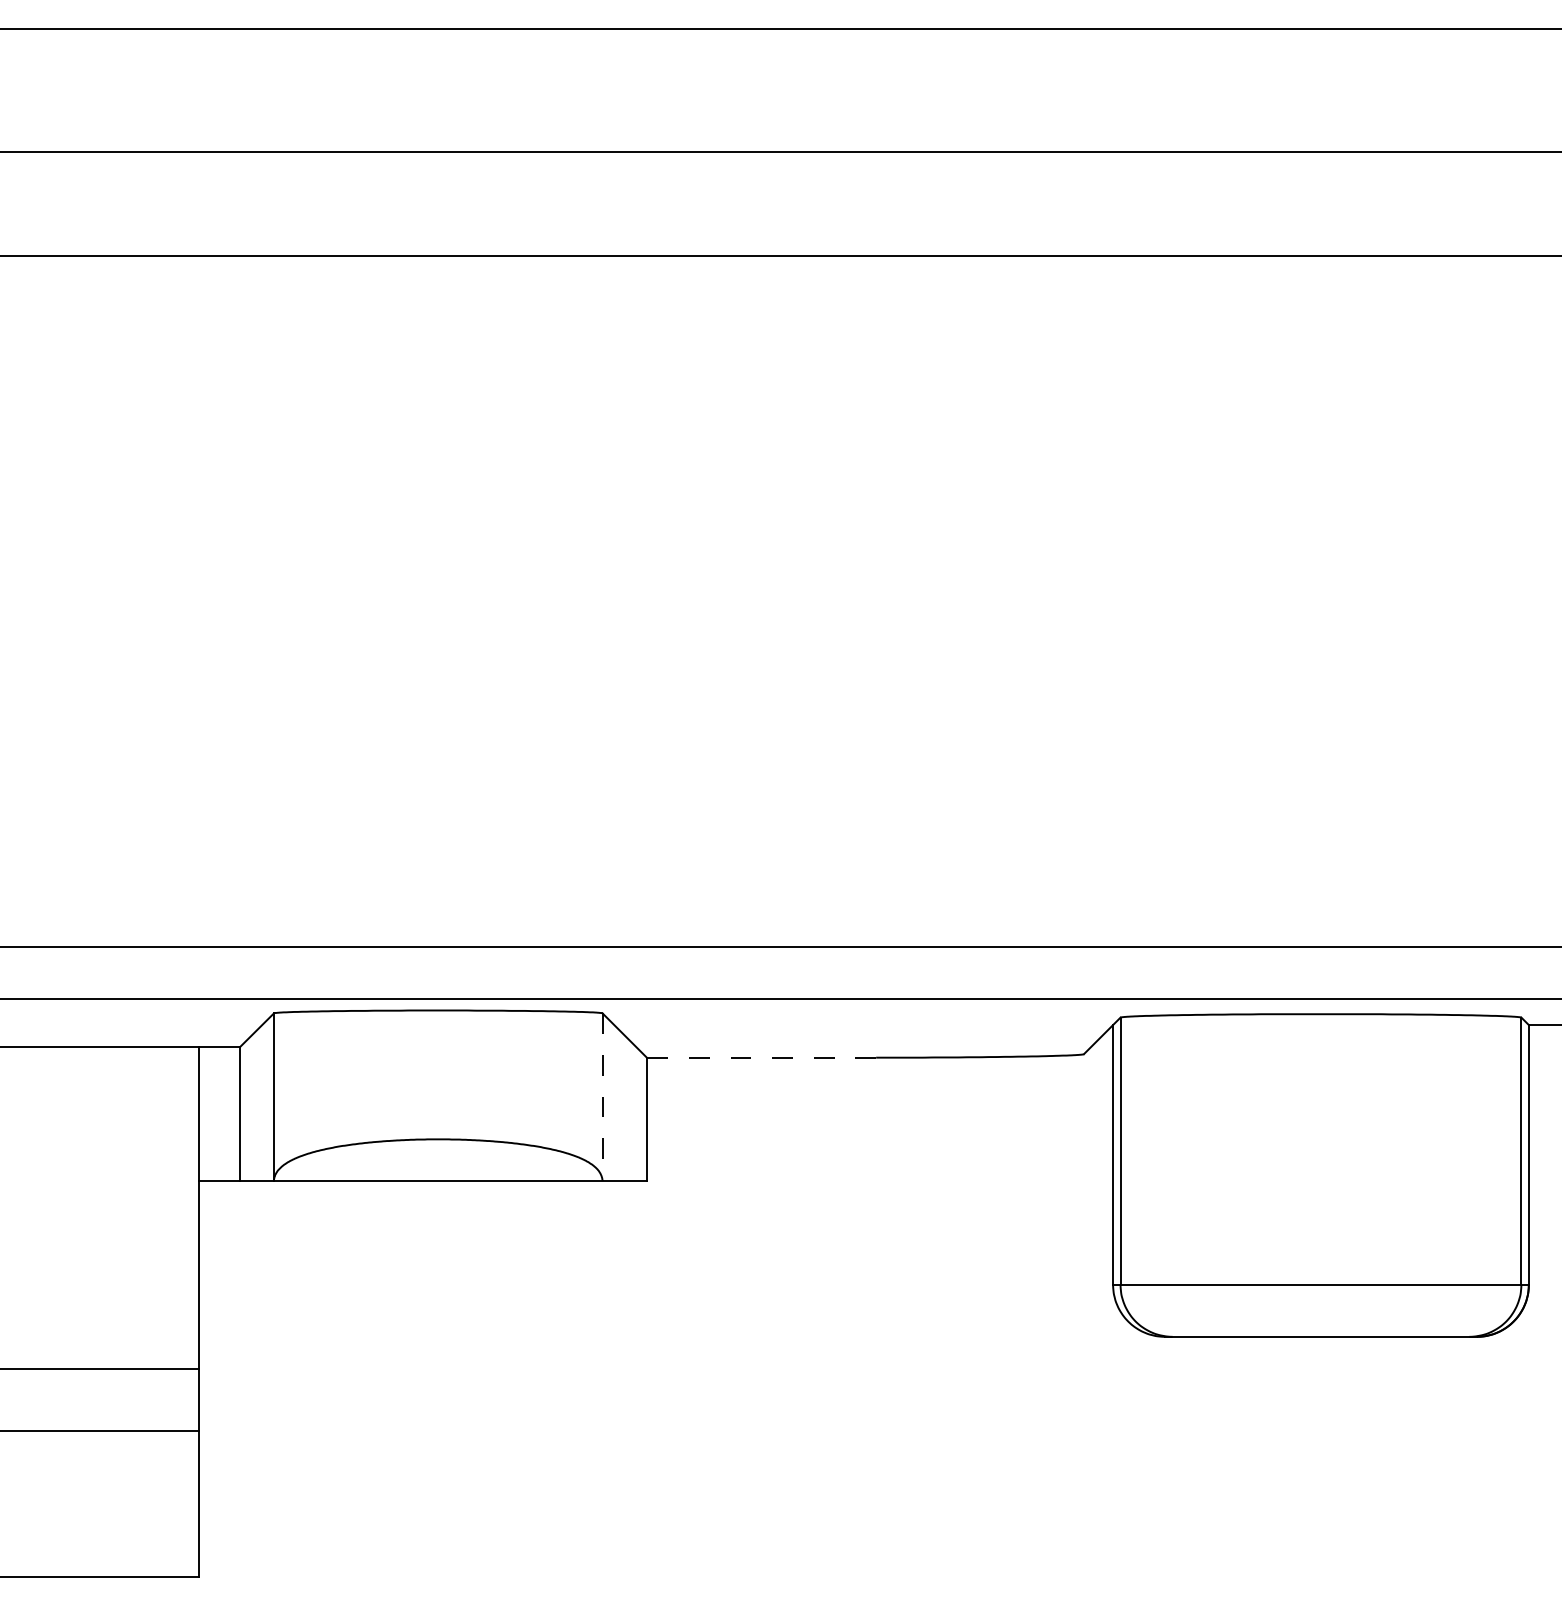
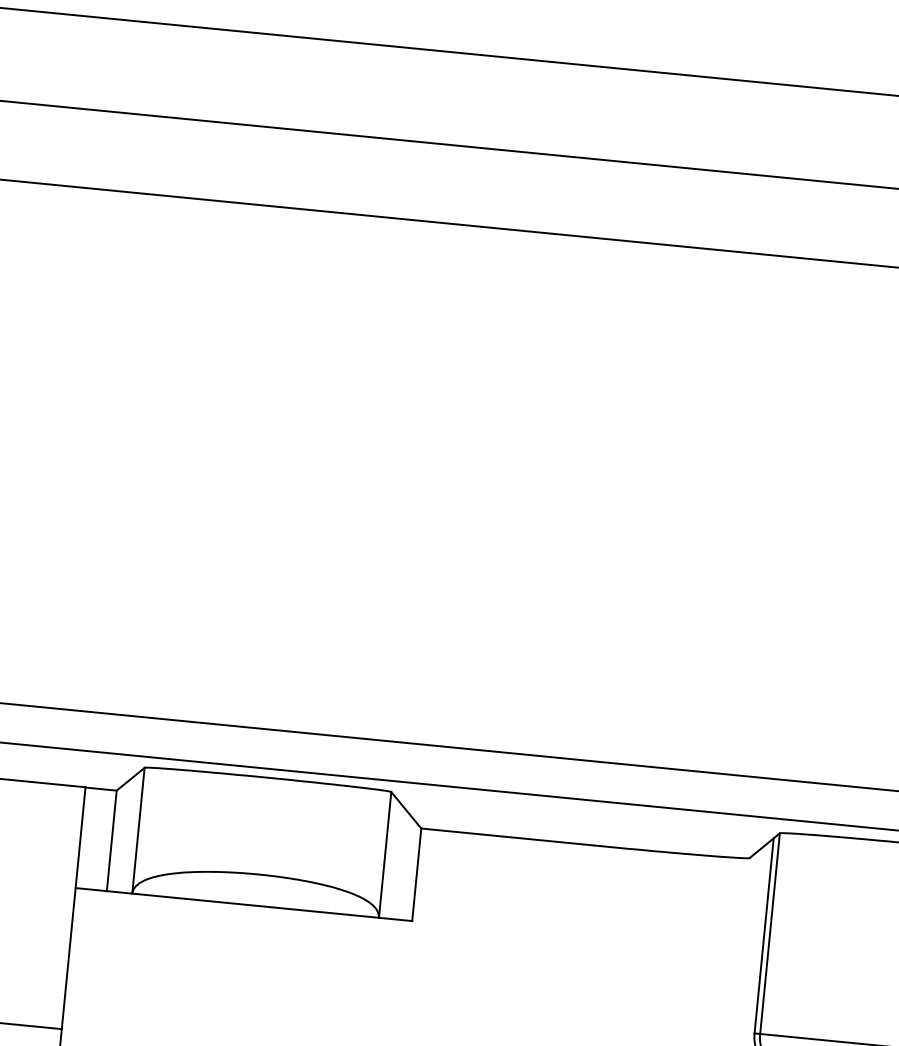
line: (761, 1057) -> (507, 836), dashed -> solid
line: (602, 1097) -> (385, 855), dashed -> solid

